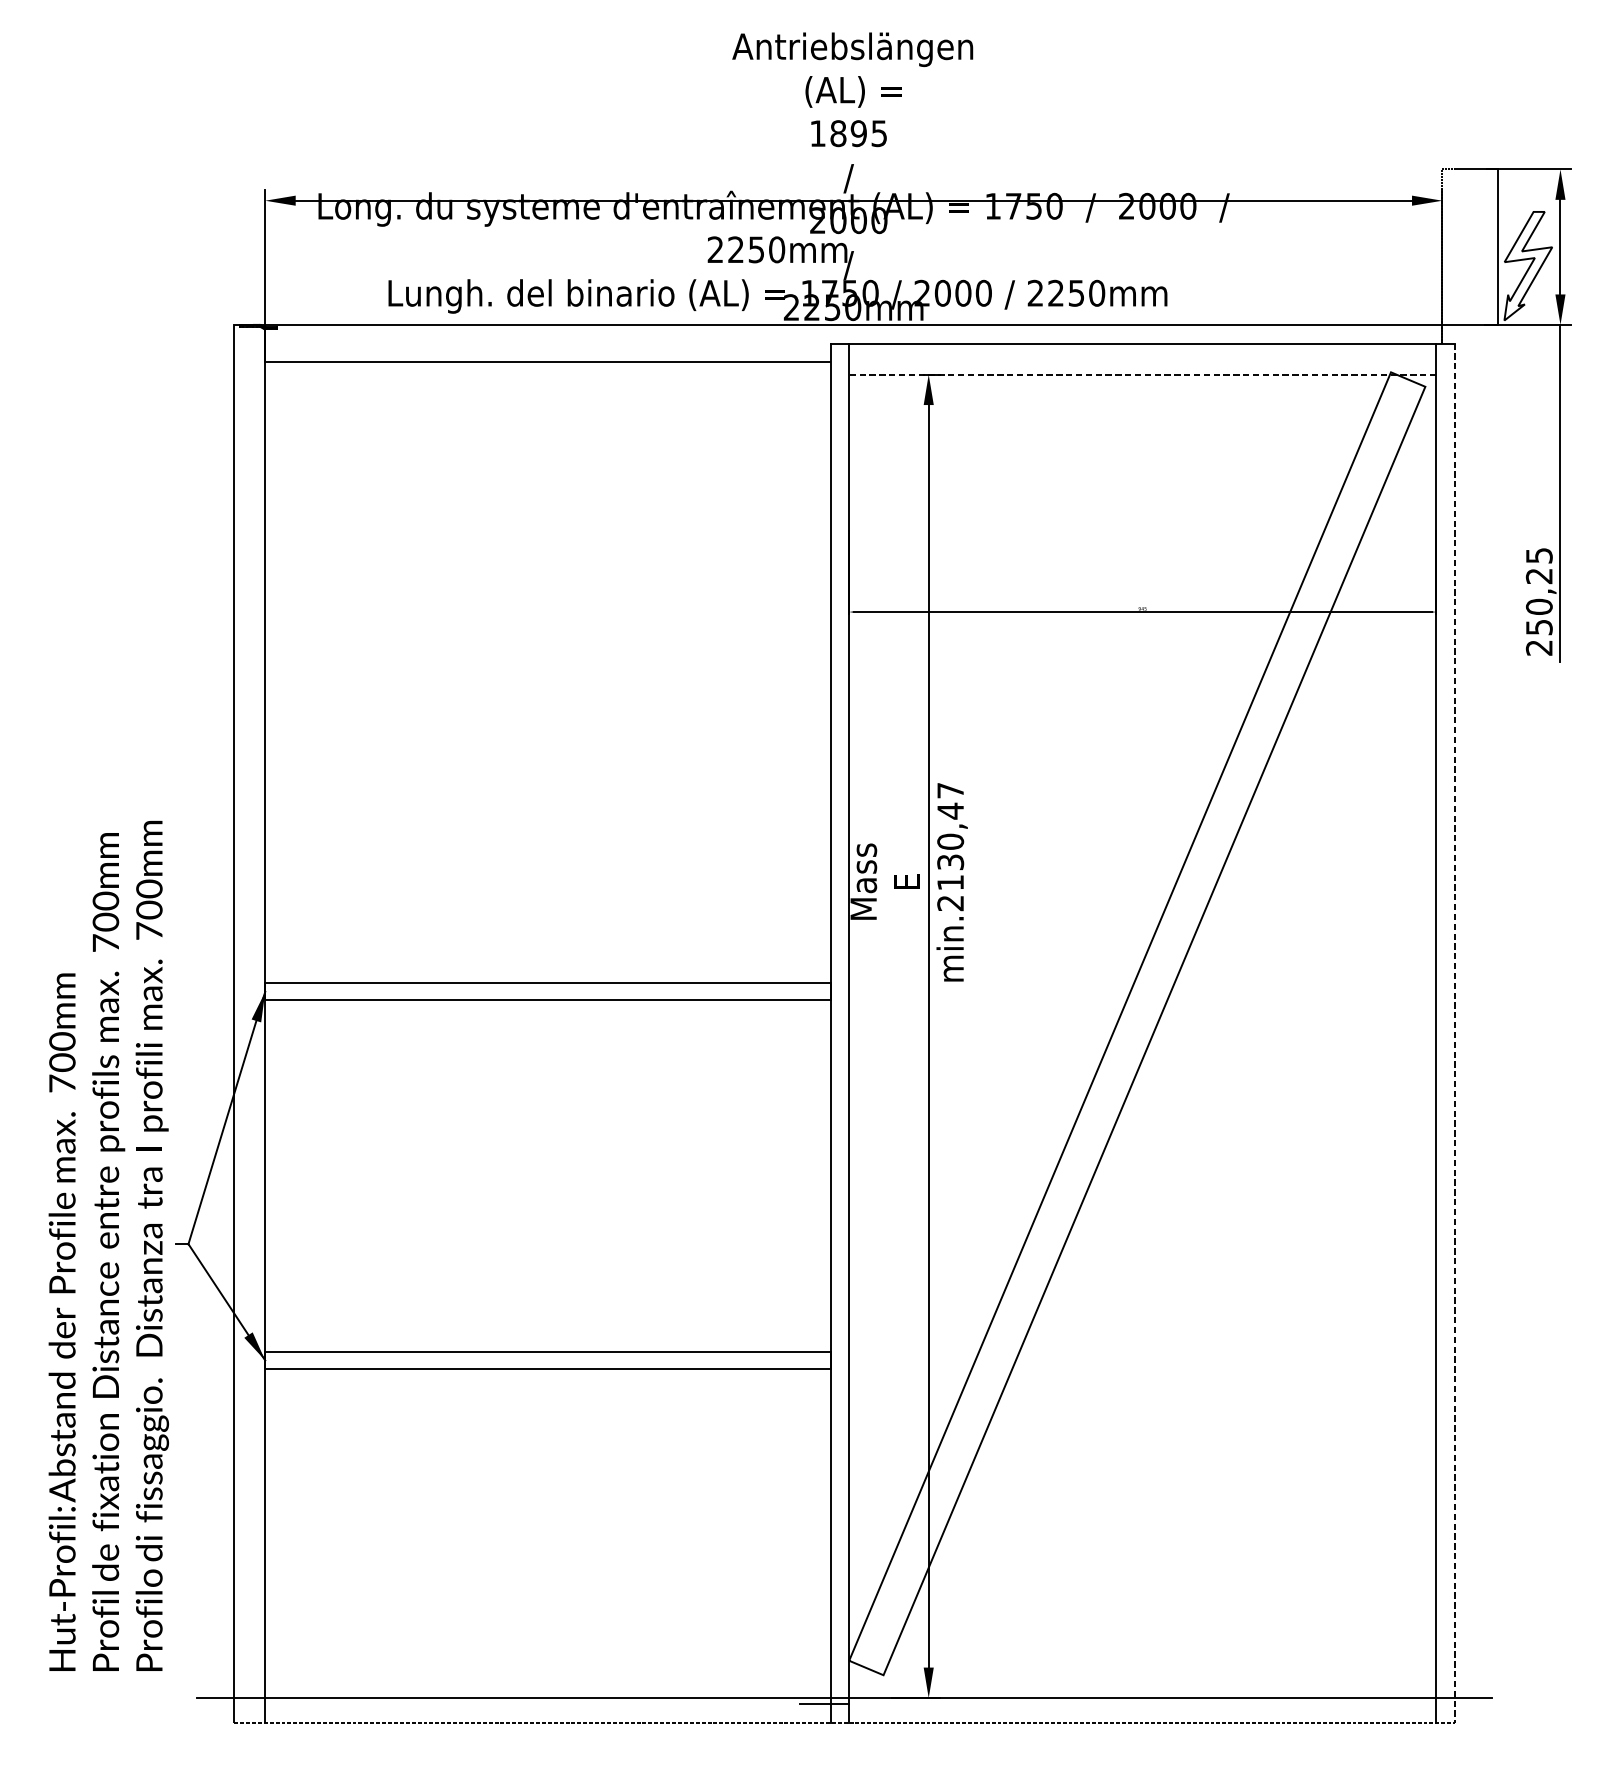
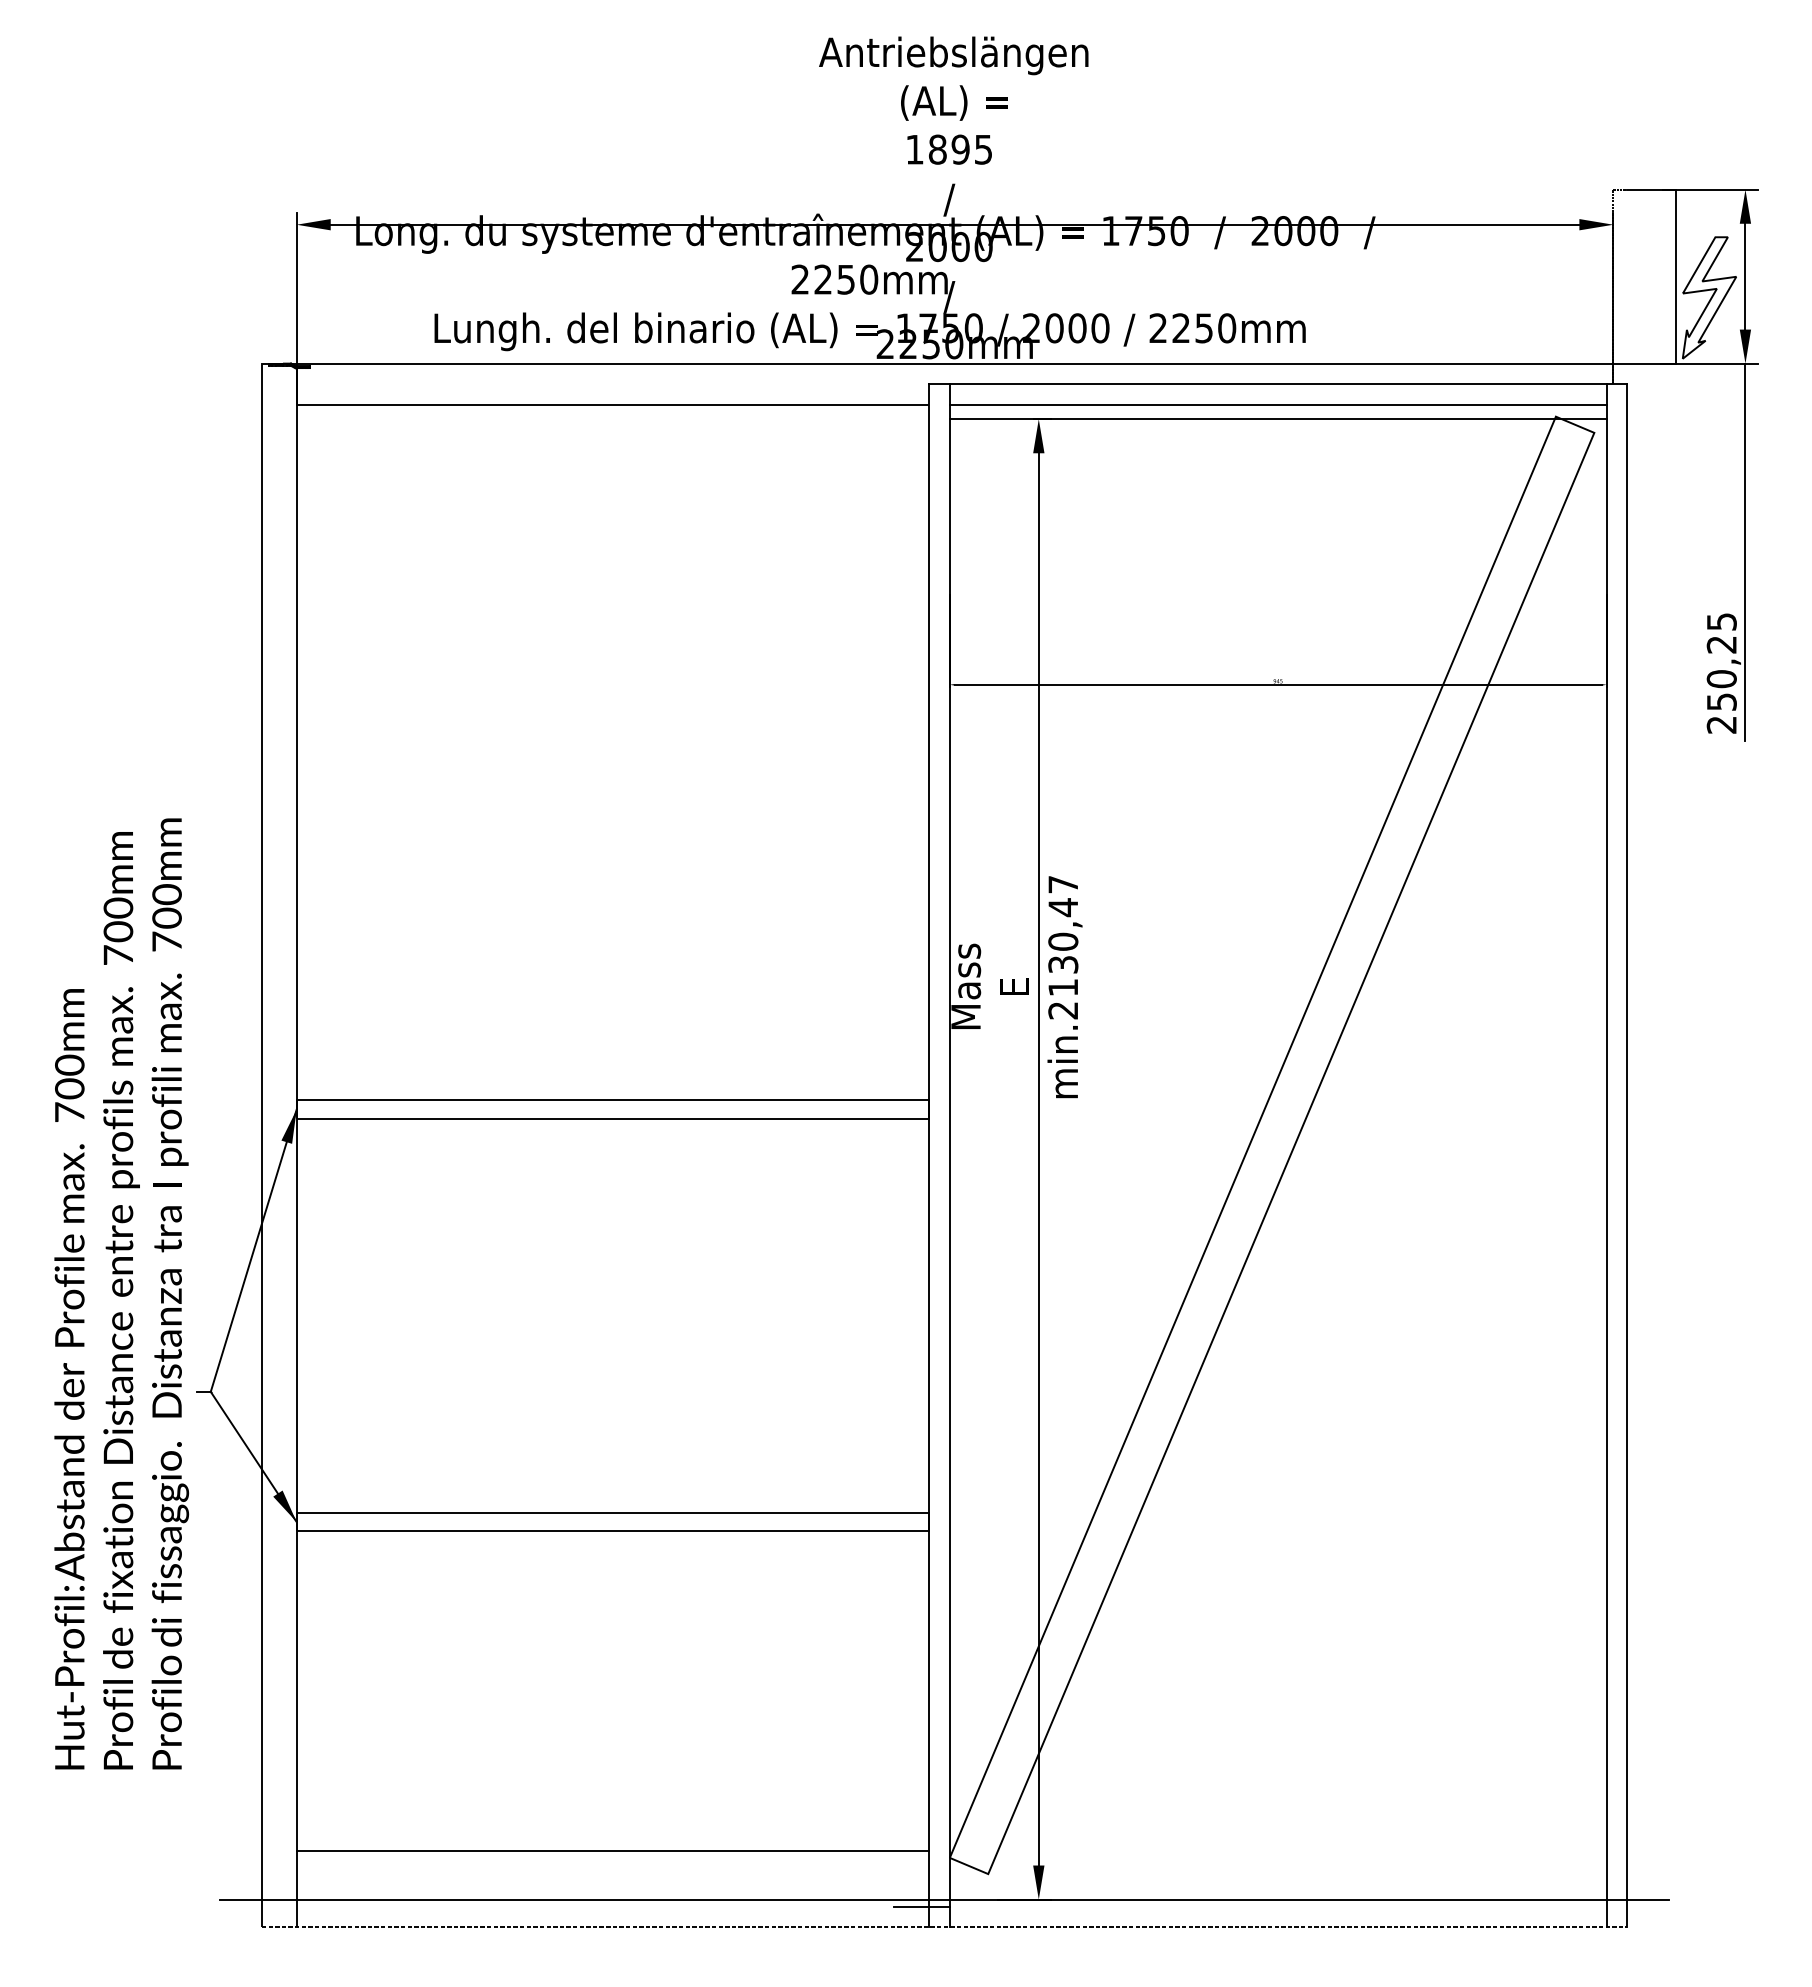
line: (1142, 362) -> (1277, 405), added
line: (1142, 374) -> (1277, 419), dashed -> solid
line: (1455, 1033) -> (1627, 1156), dashed -> solid
text: (108, 1245) -> (121, 1293), moved
line: (547, 1654) -> (612, 1850), added

